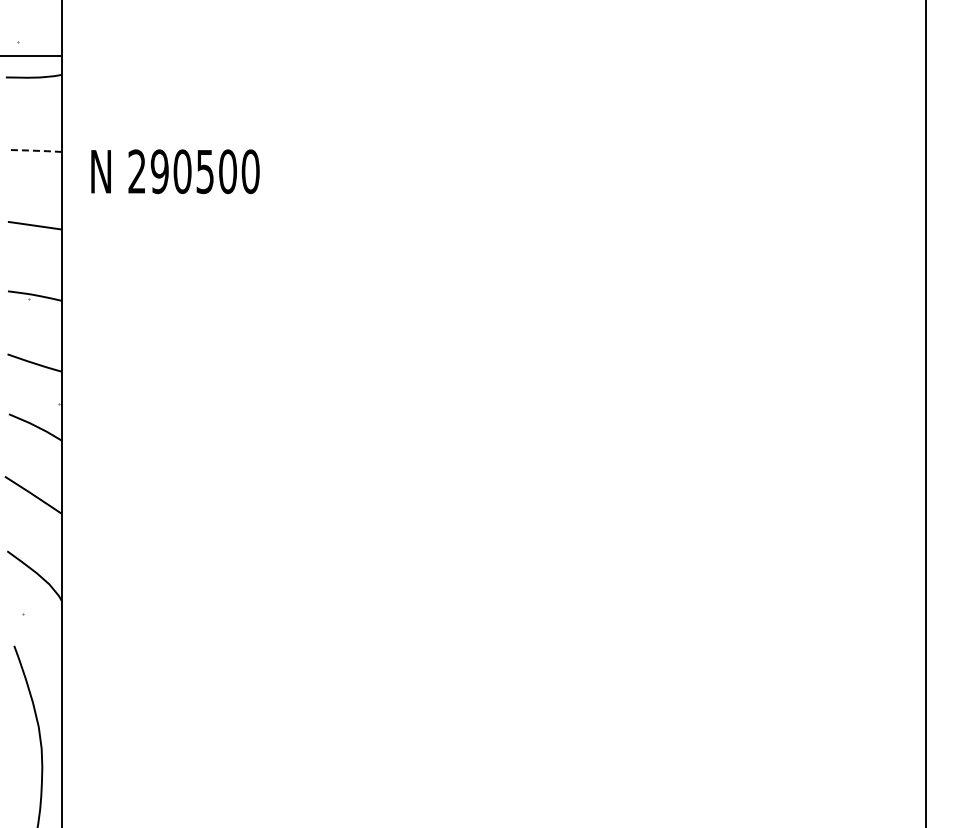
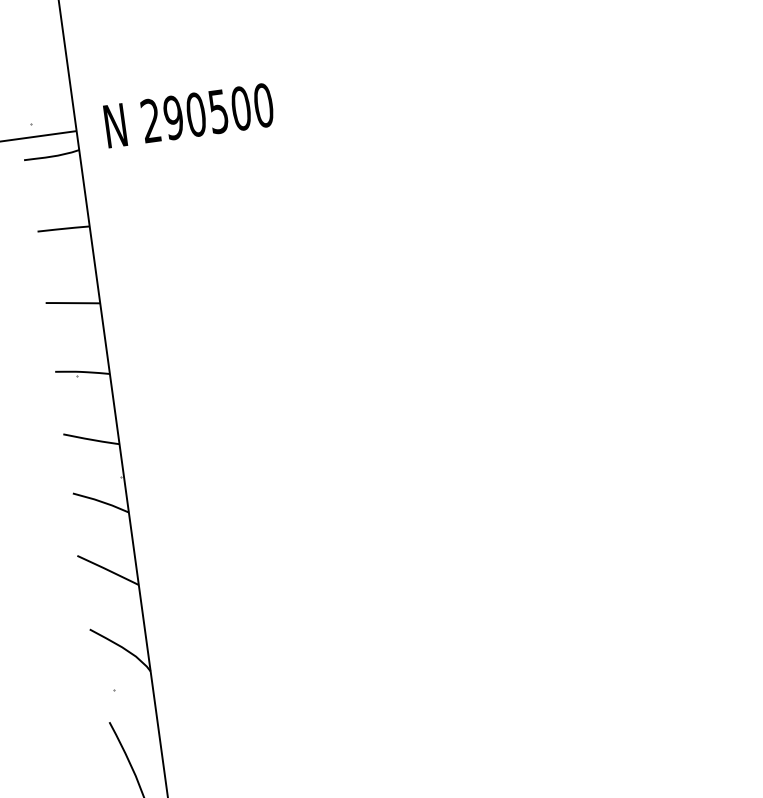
line: (35, 150) -> (63, 228), dashed -> solid
text: (175, 171) -> (189, 115), moved

